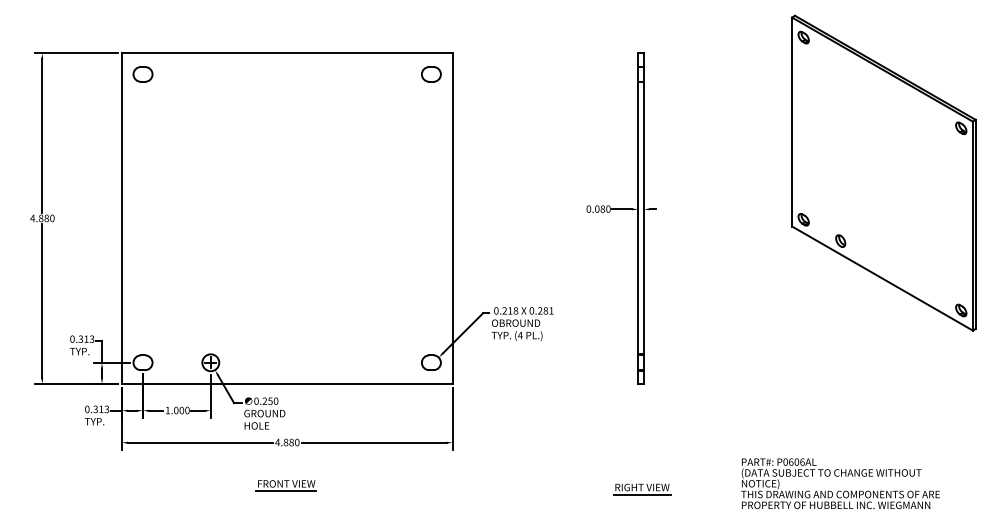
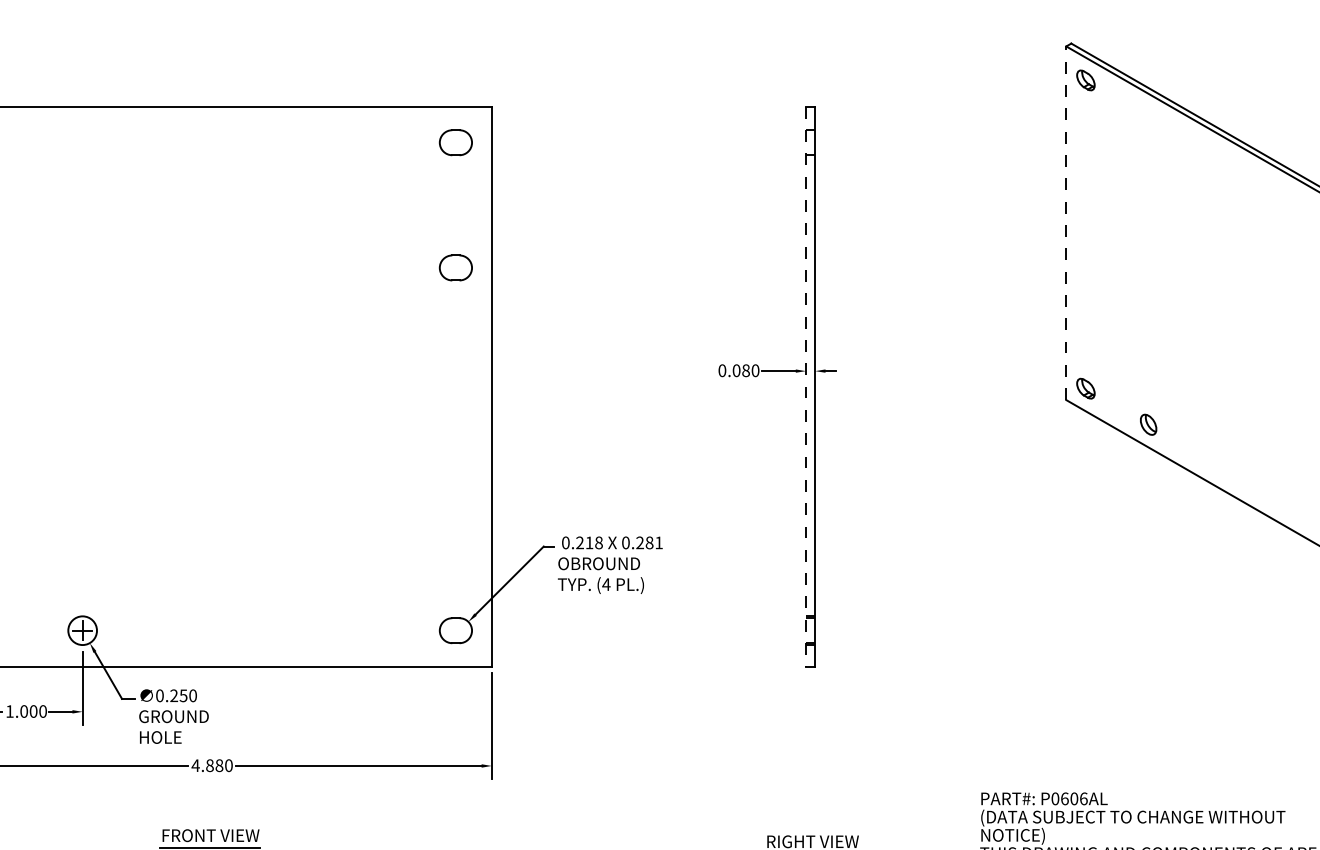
line: (792, 121) -> (1066, 222), solid -> dashed
part: (431, 148) -> (456, 268), added
line: (638, 219) -> (806, 388), solid -> dashed

